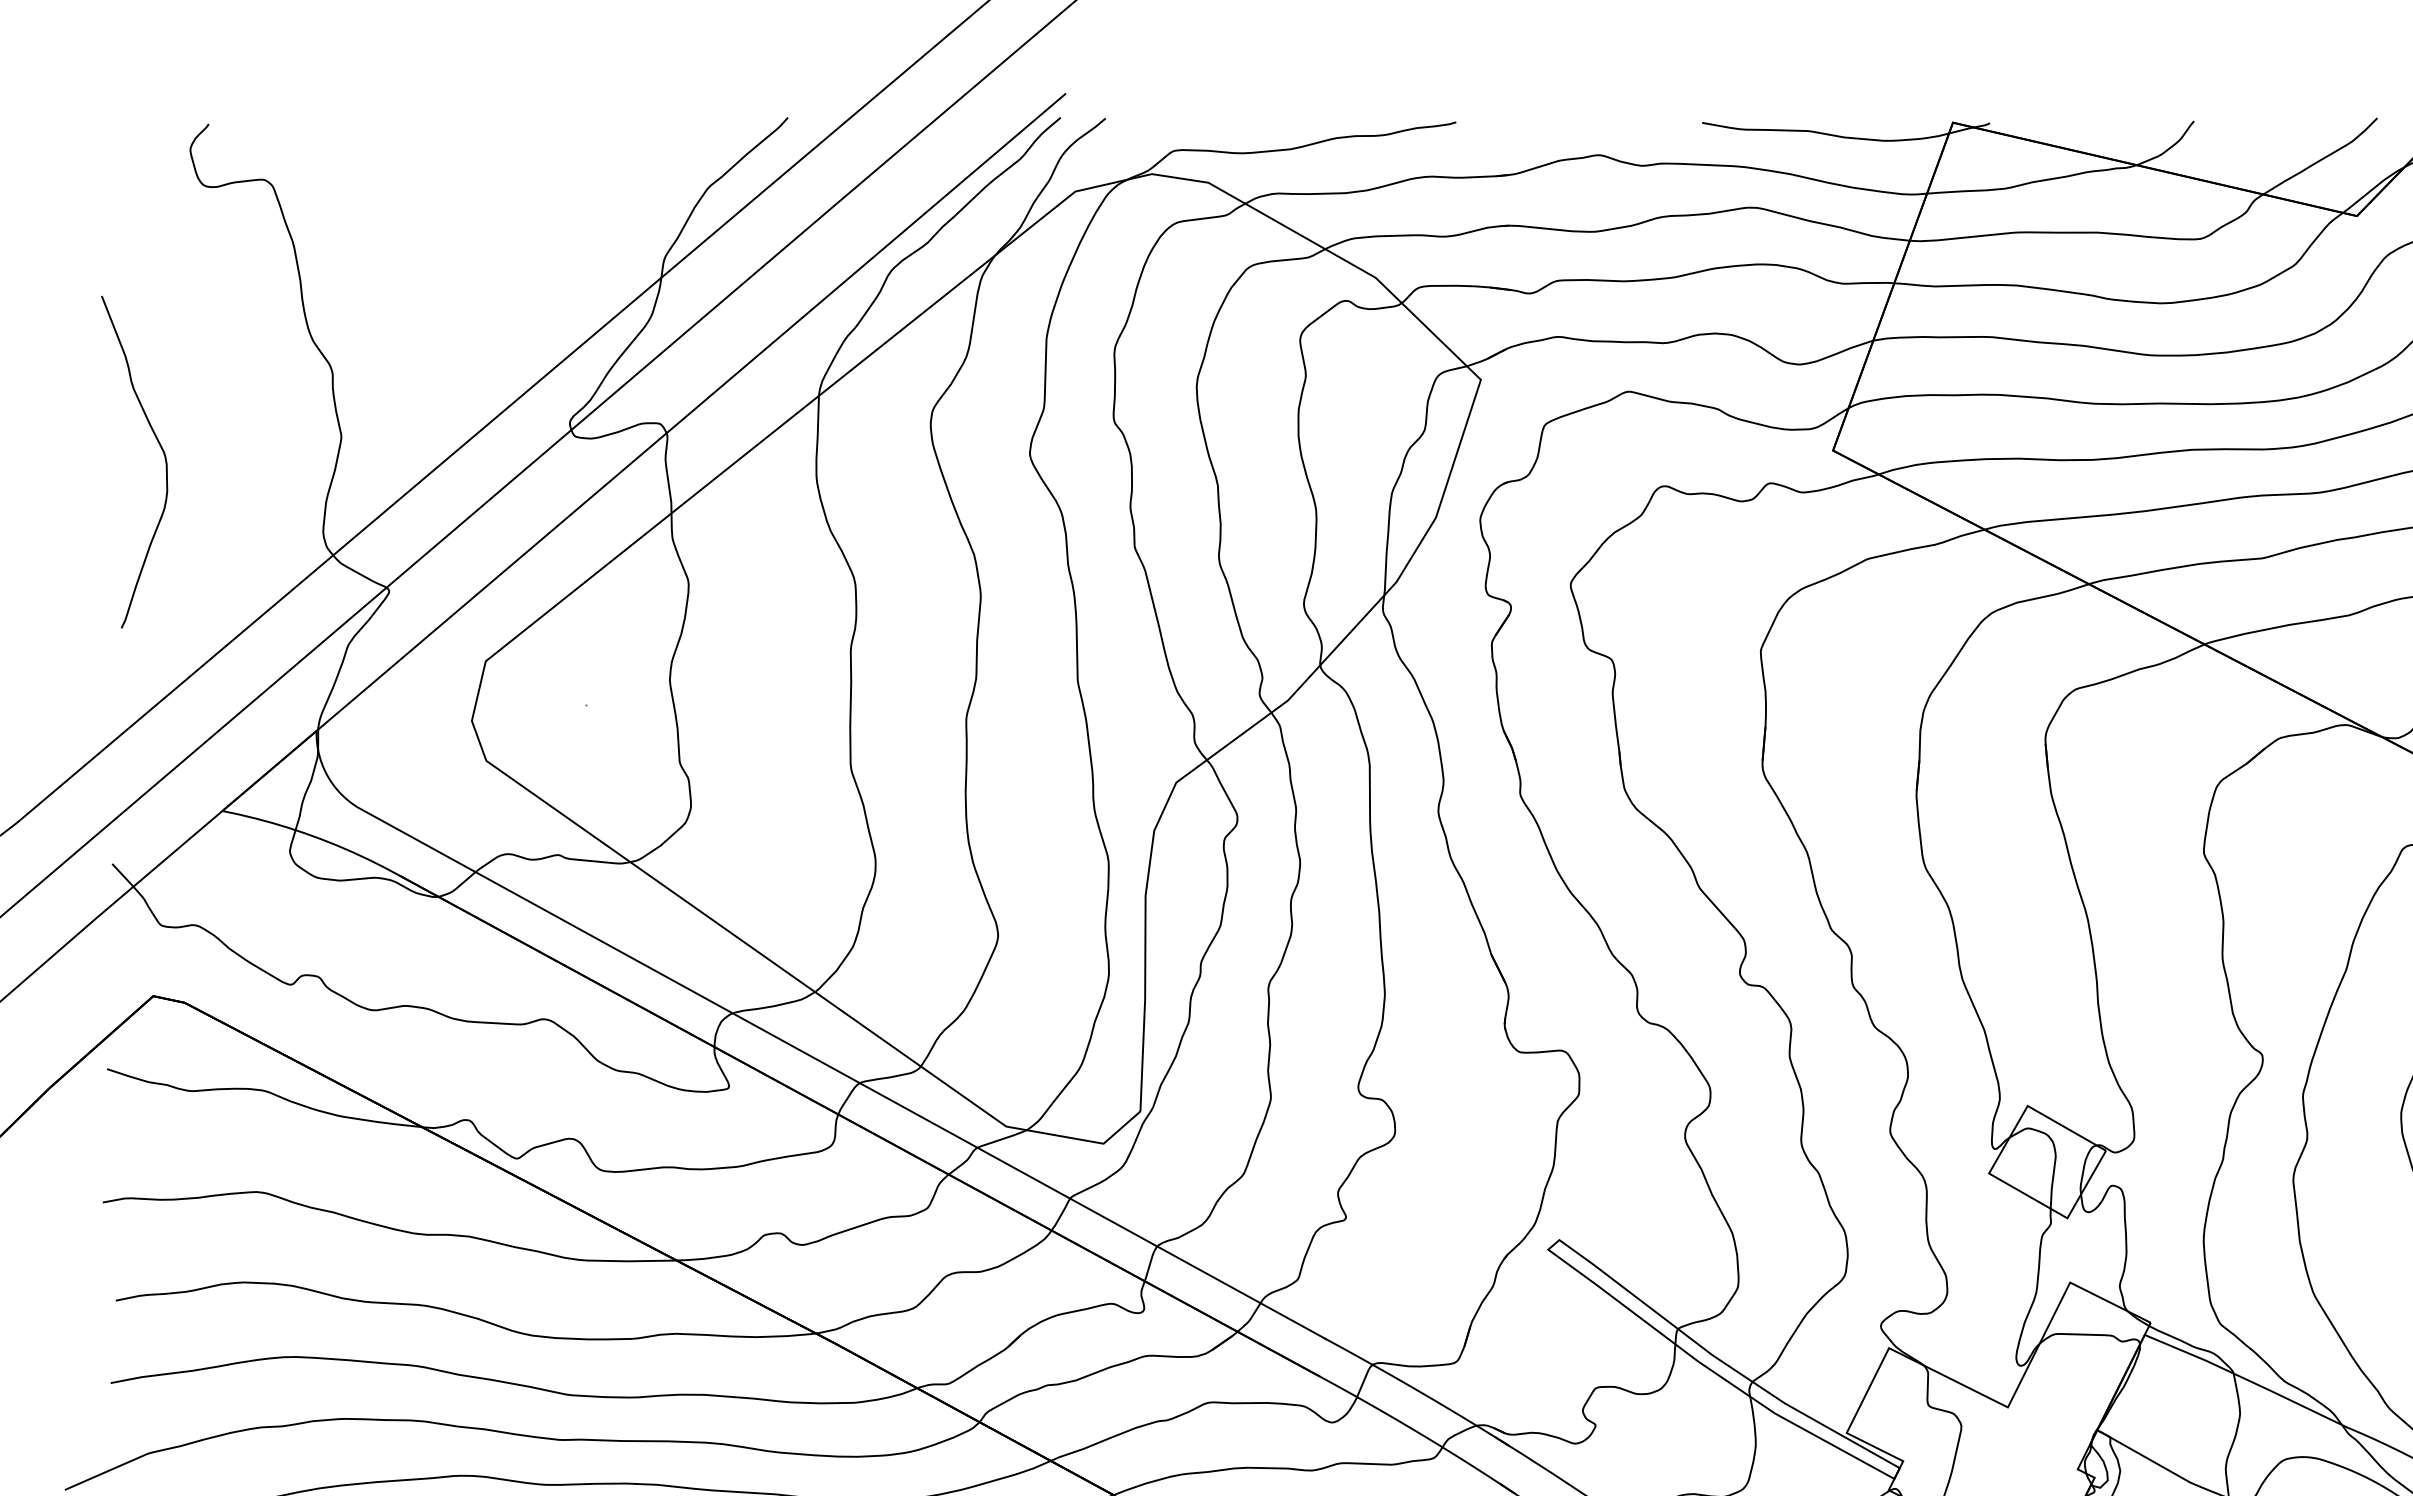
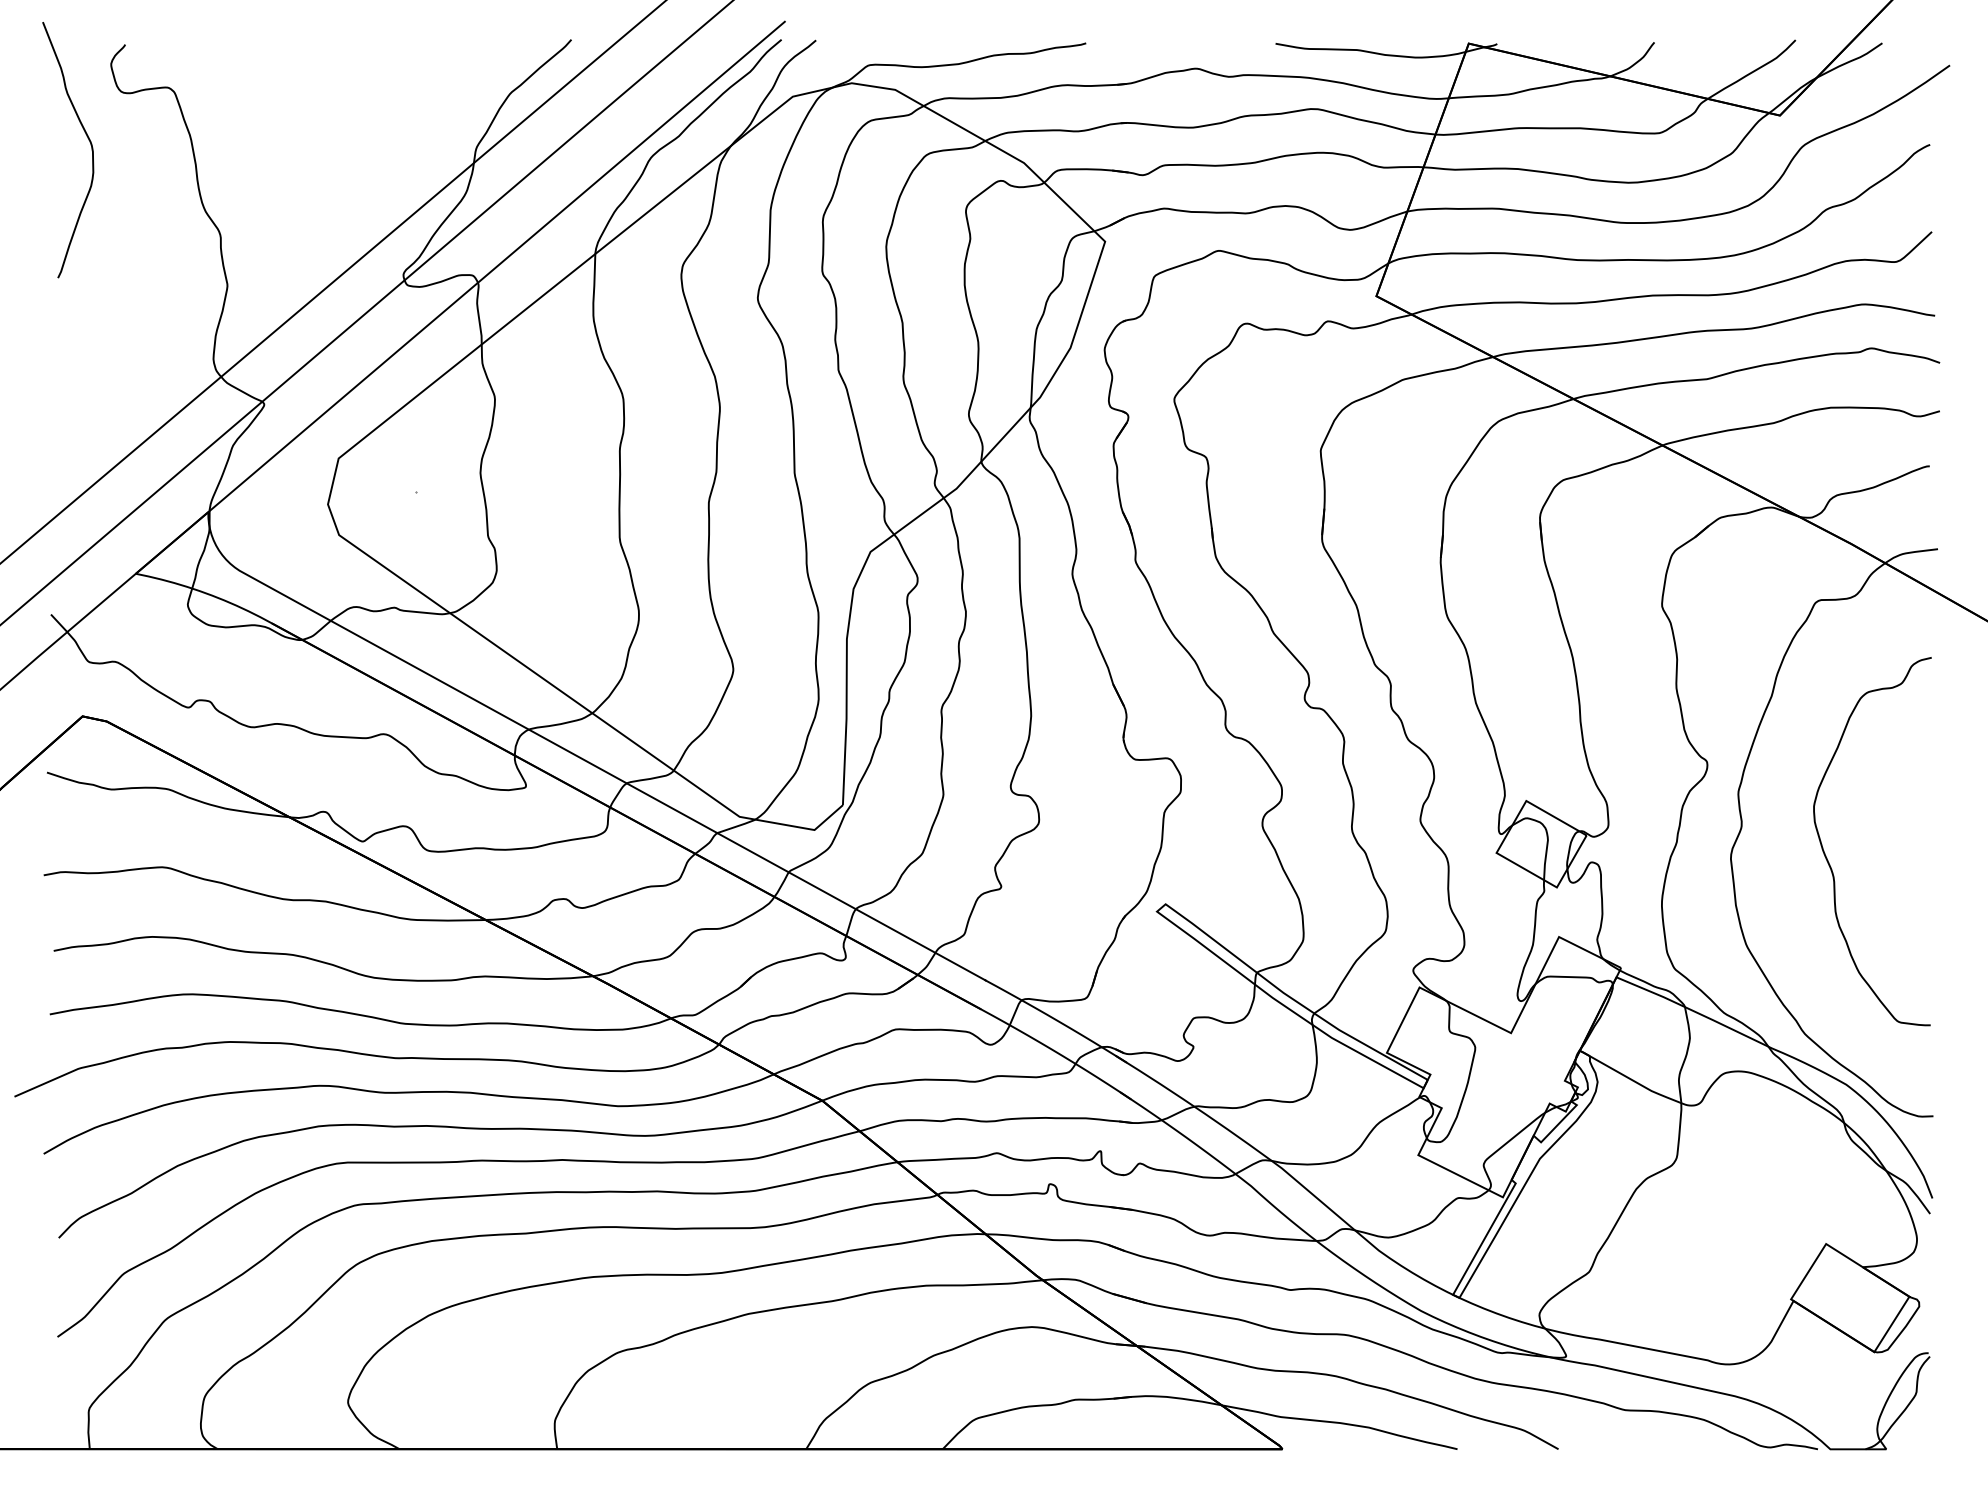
curve: (160, 449) -> (88, 140), moved

